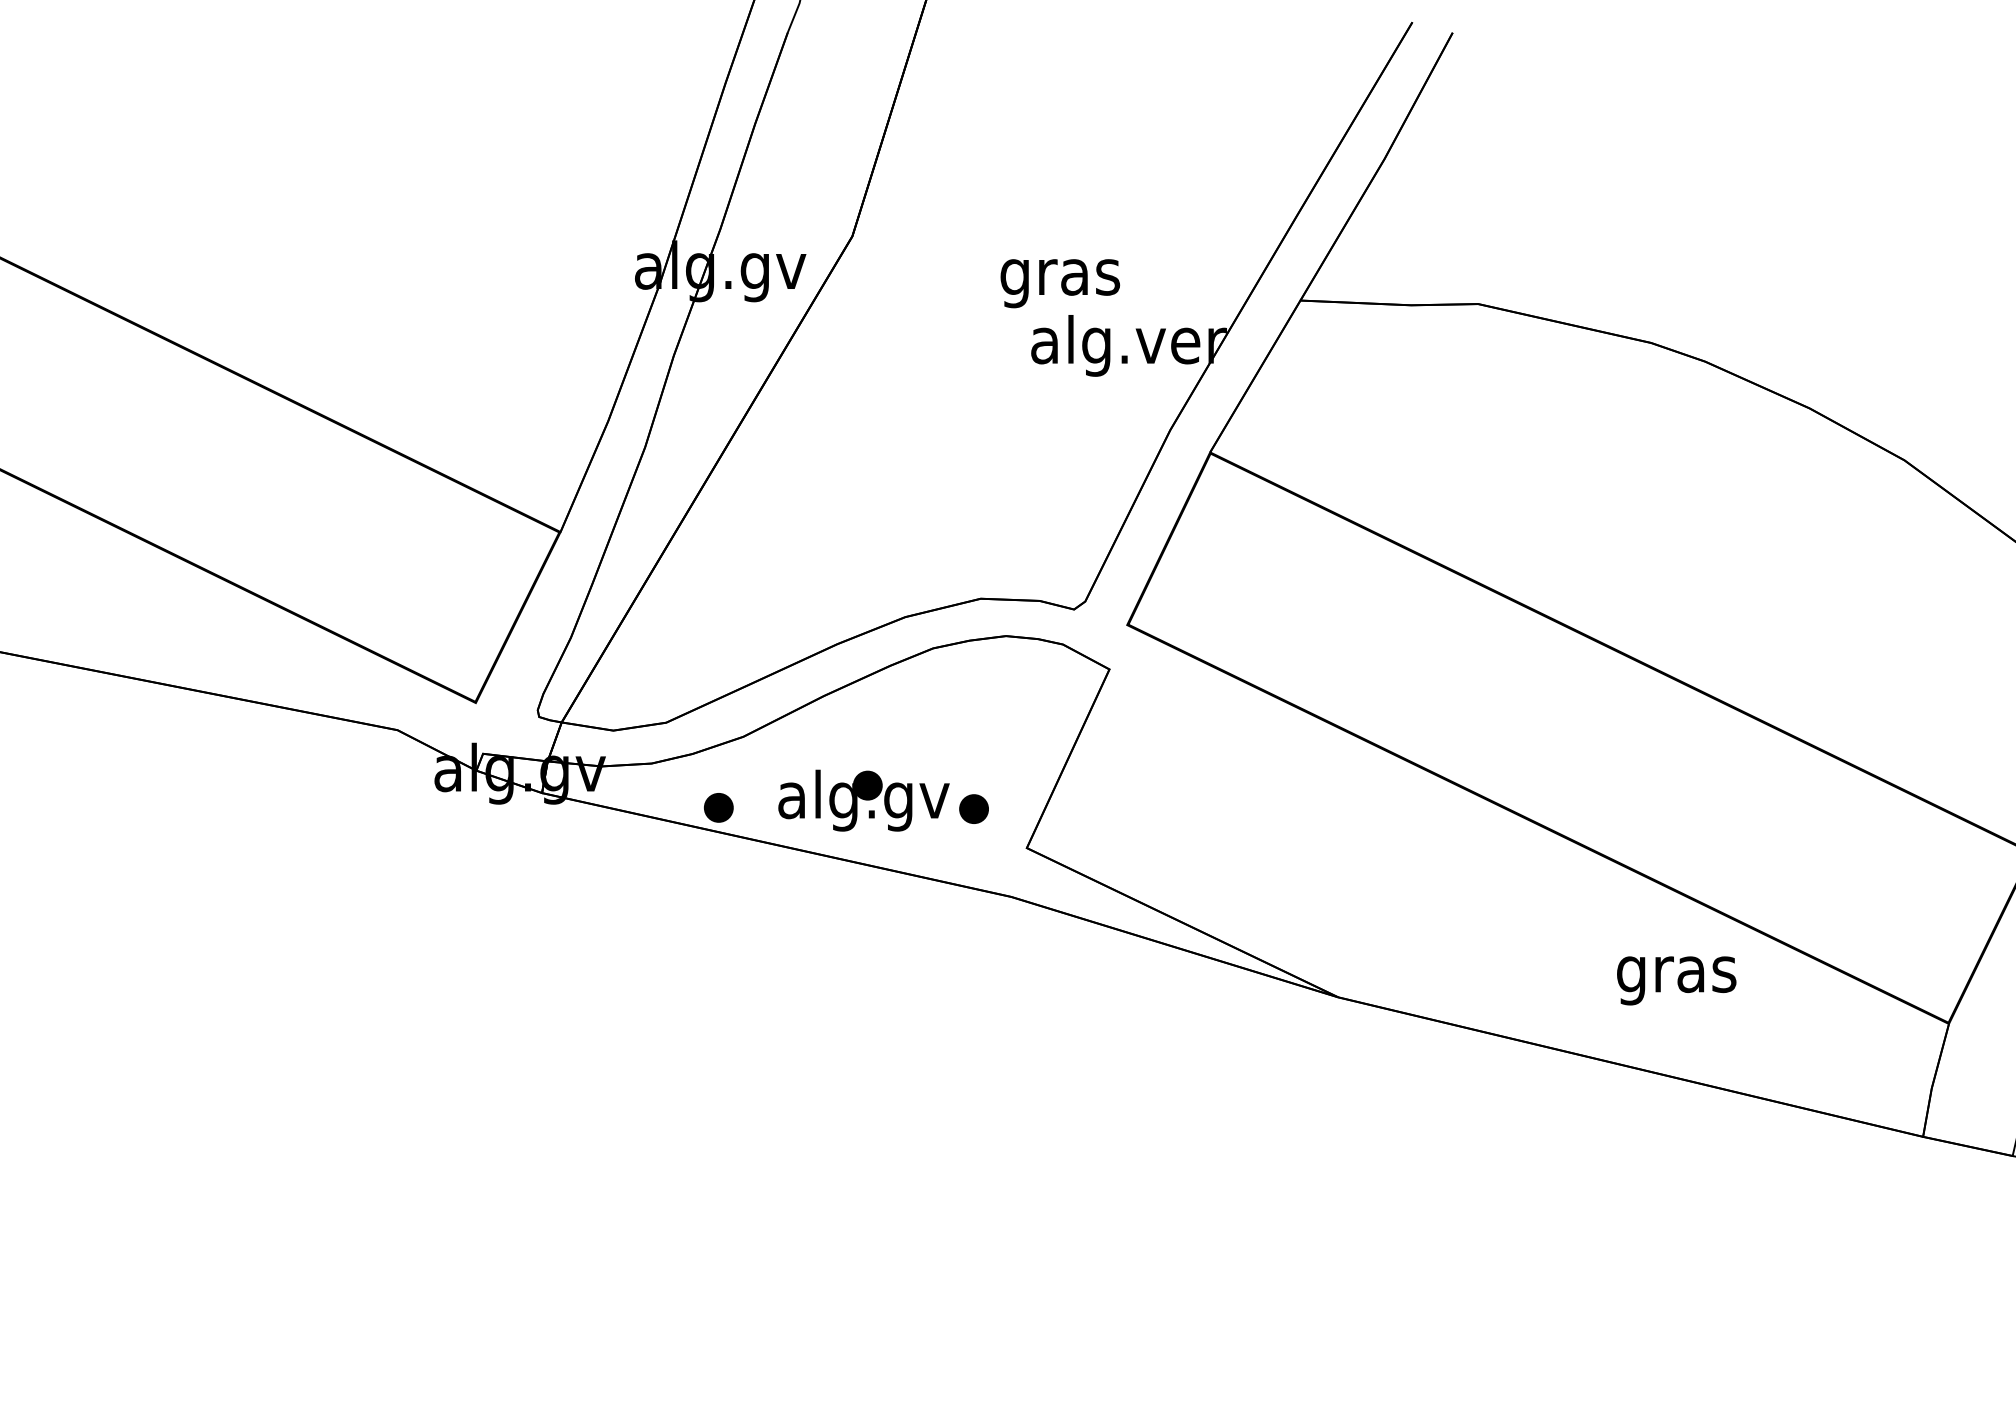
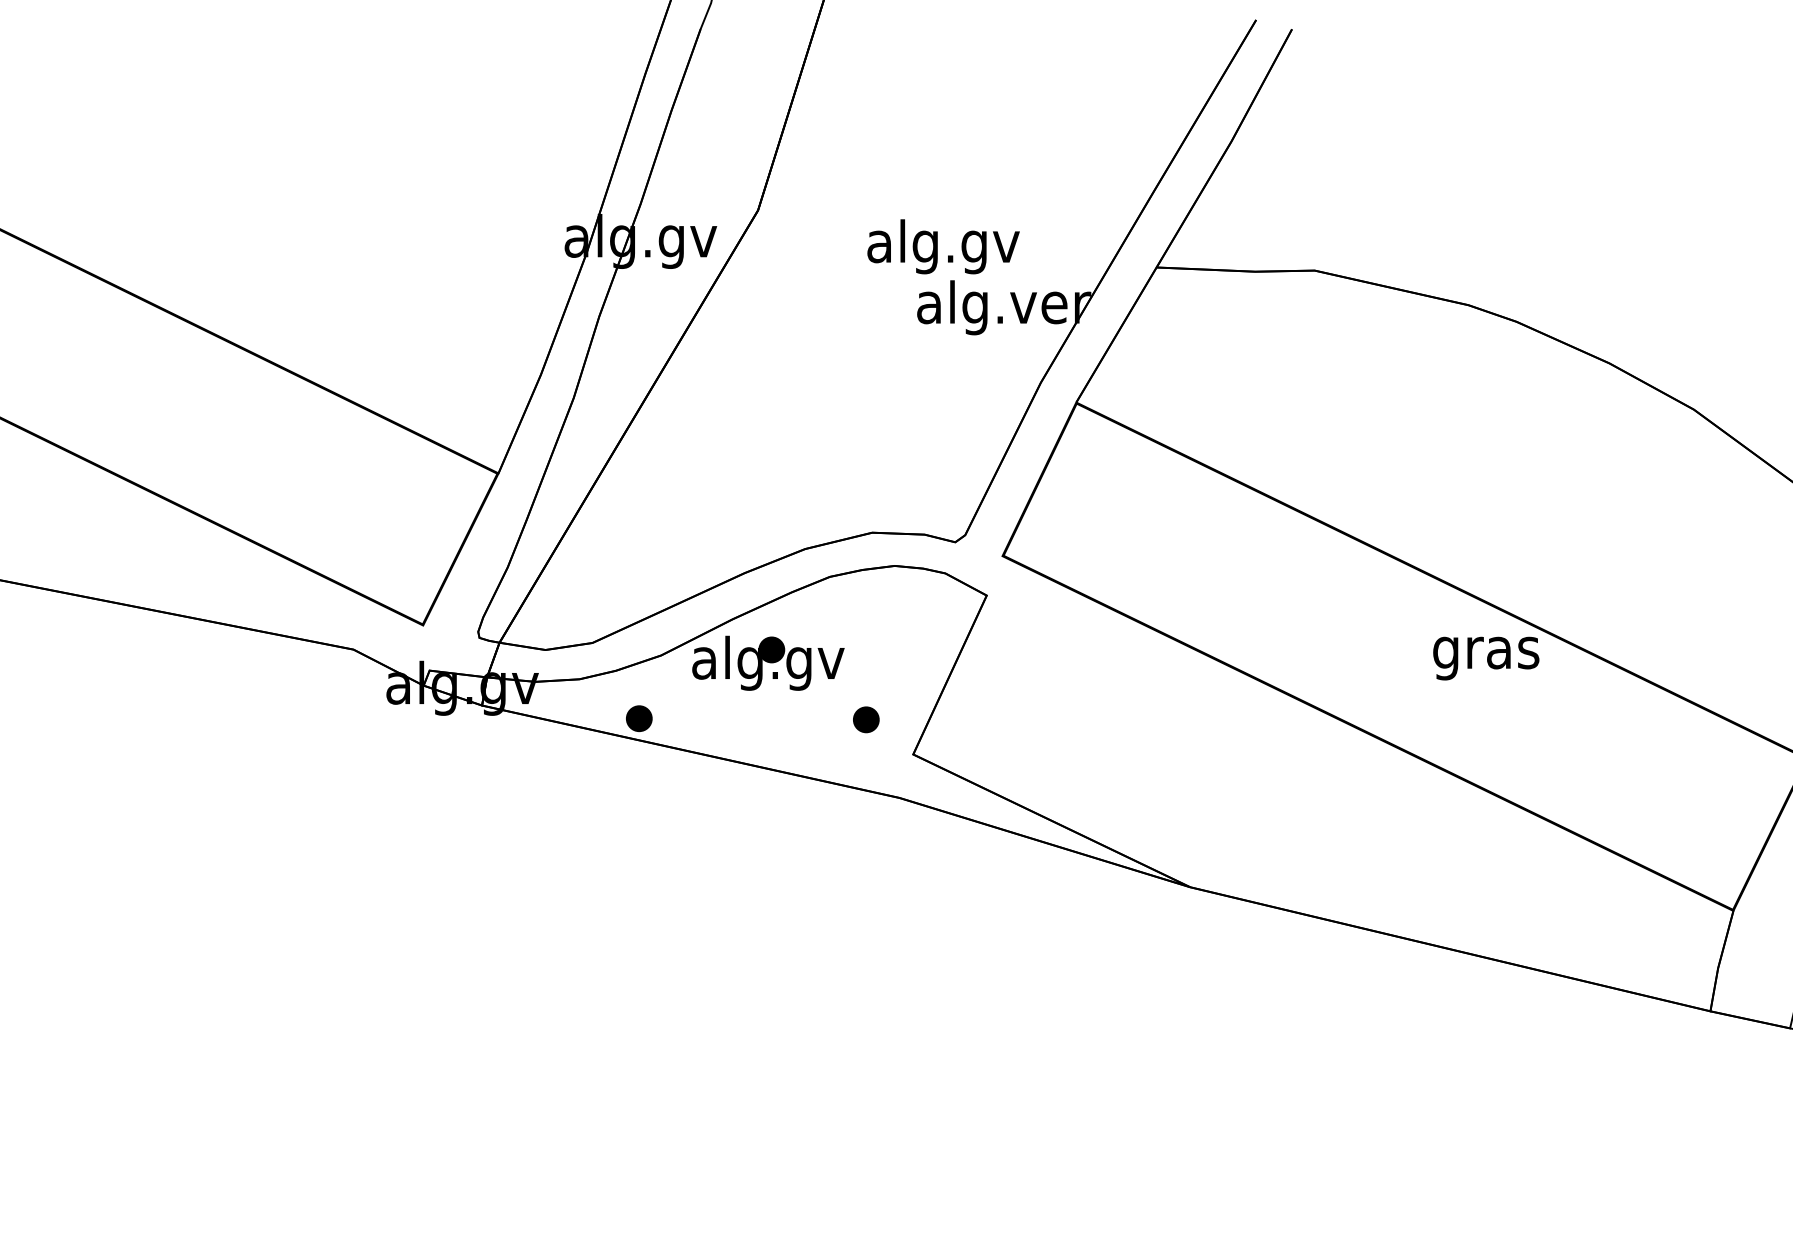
text: (1060, 276) -> (943, 246), gras -> alg.gv
part: (864, 799) -> (768, 662), moved
text: (1676, 980) -> (1486, 658), moved

